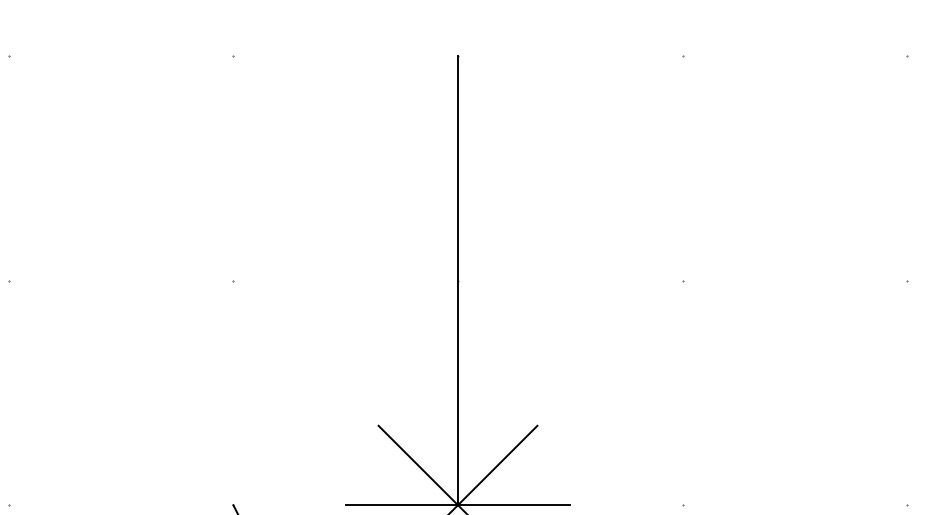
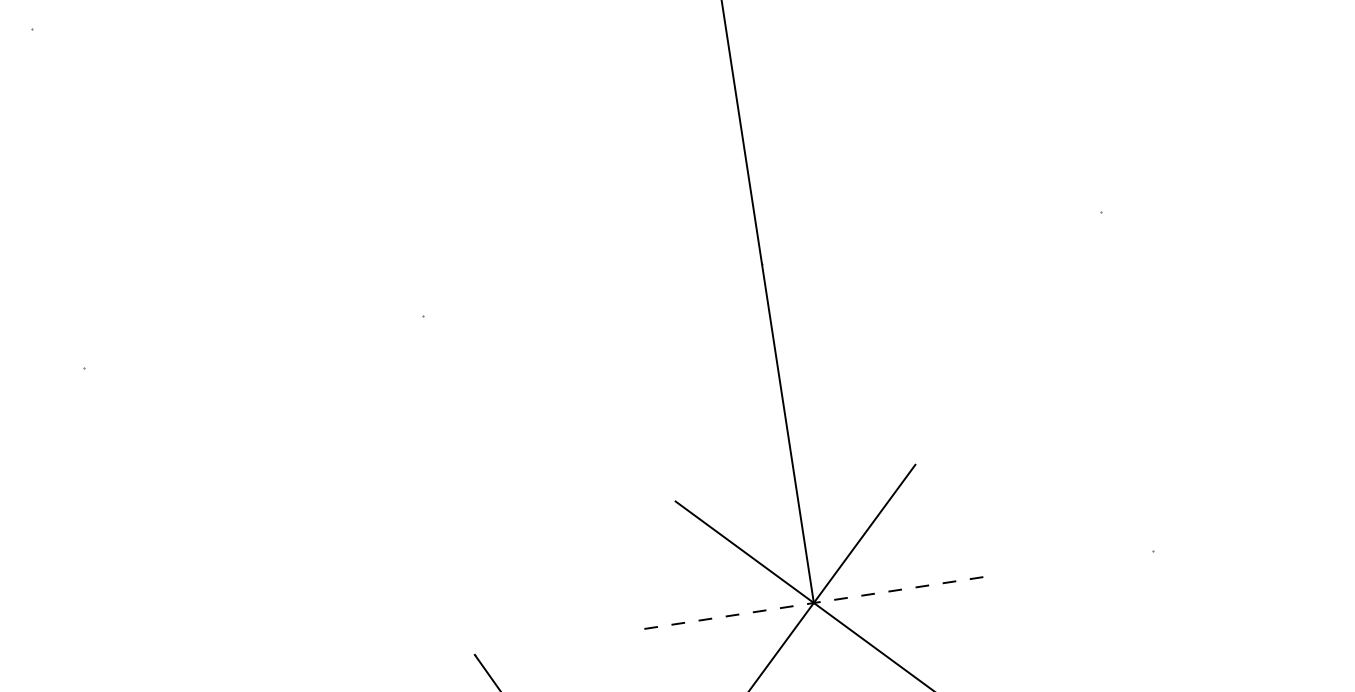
line: (458, 505) -> (814, 603), solid -> dashed

